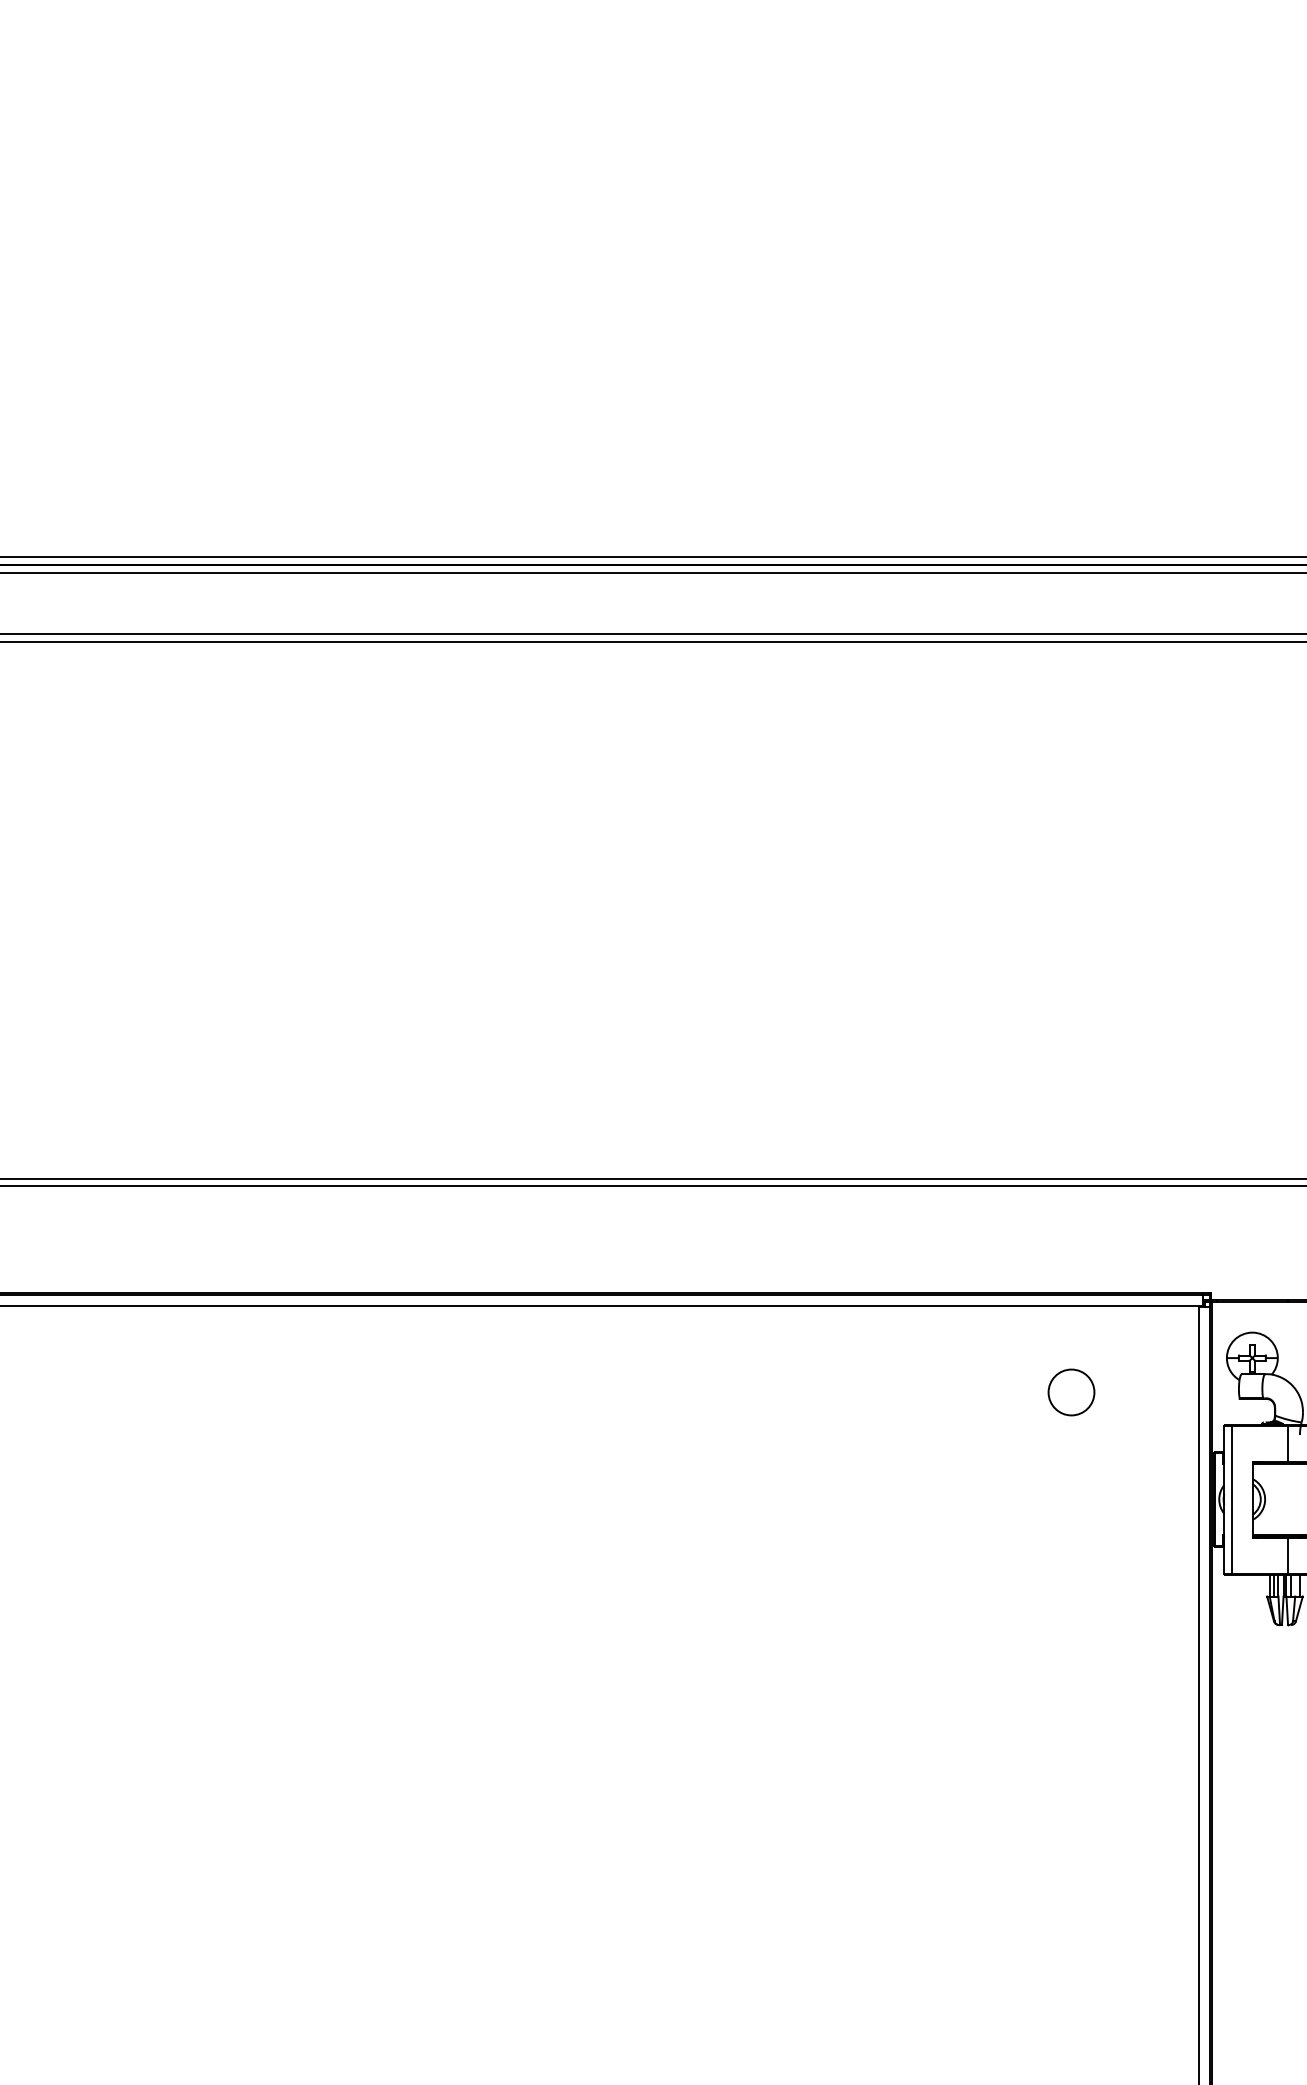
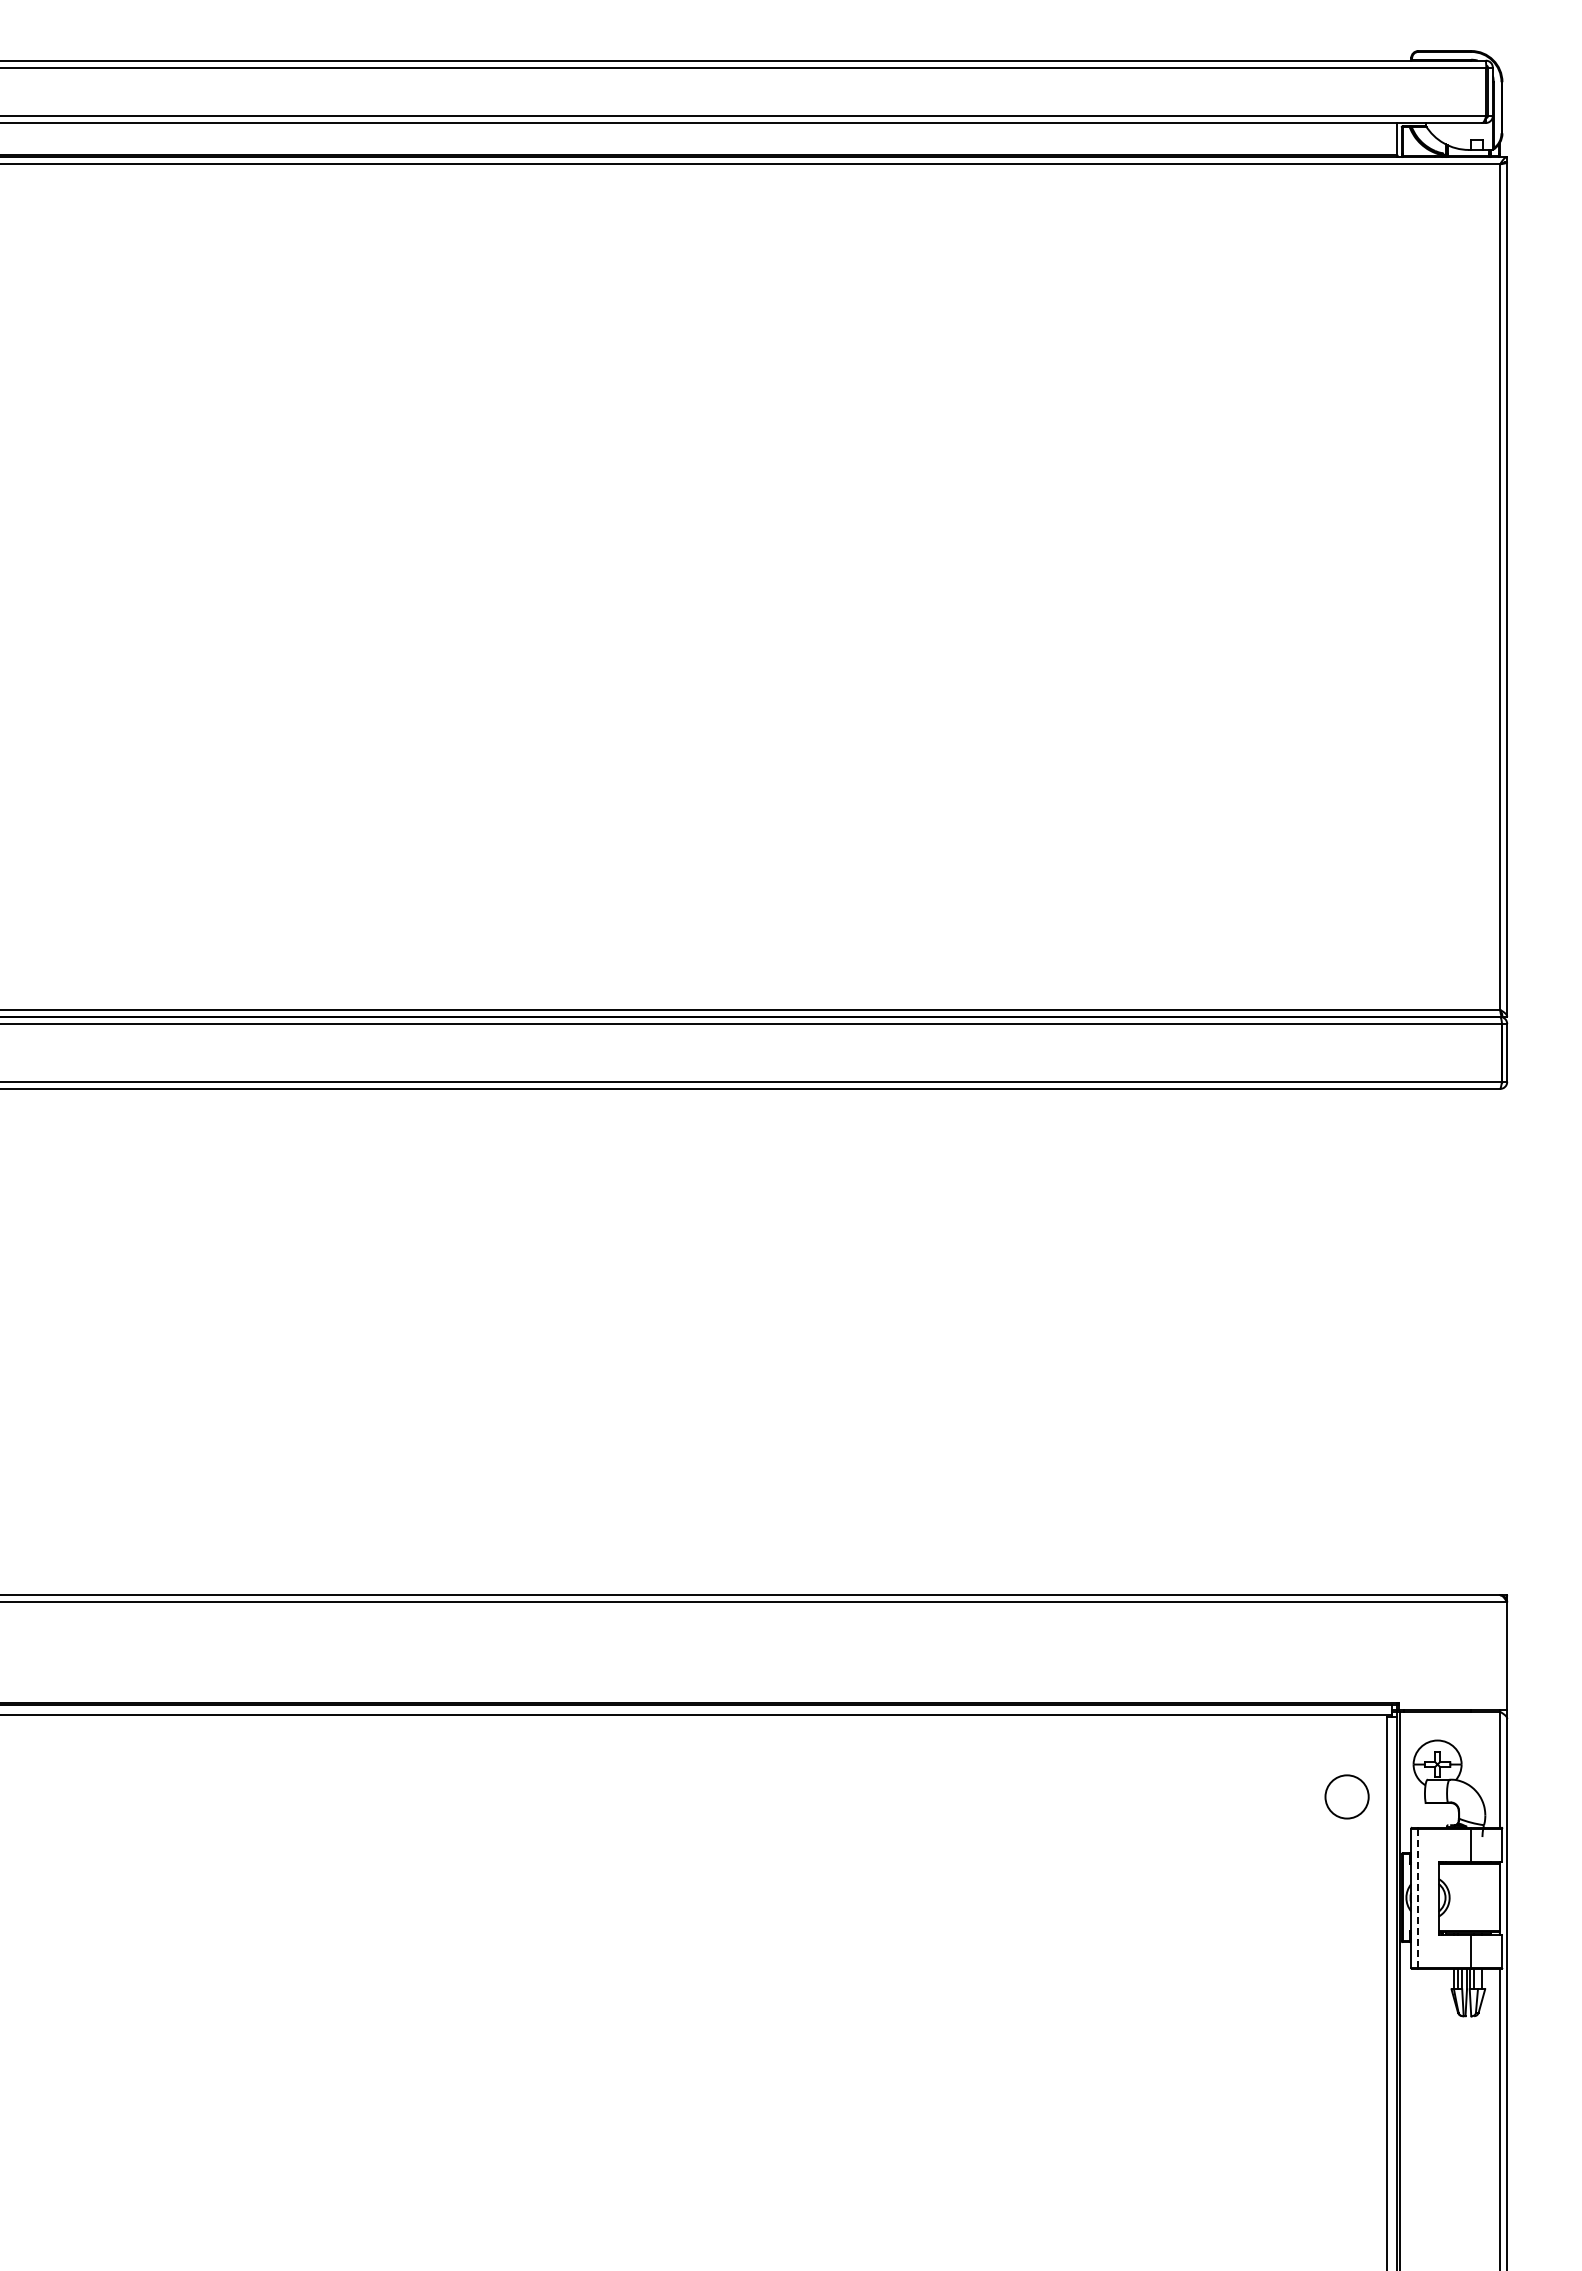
circle: (1070, 1392) -> (1346, 1796), moved
line: (1232, 1500) -> (1418, 1898), solid -> dashed

